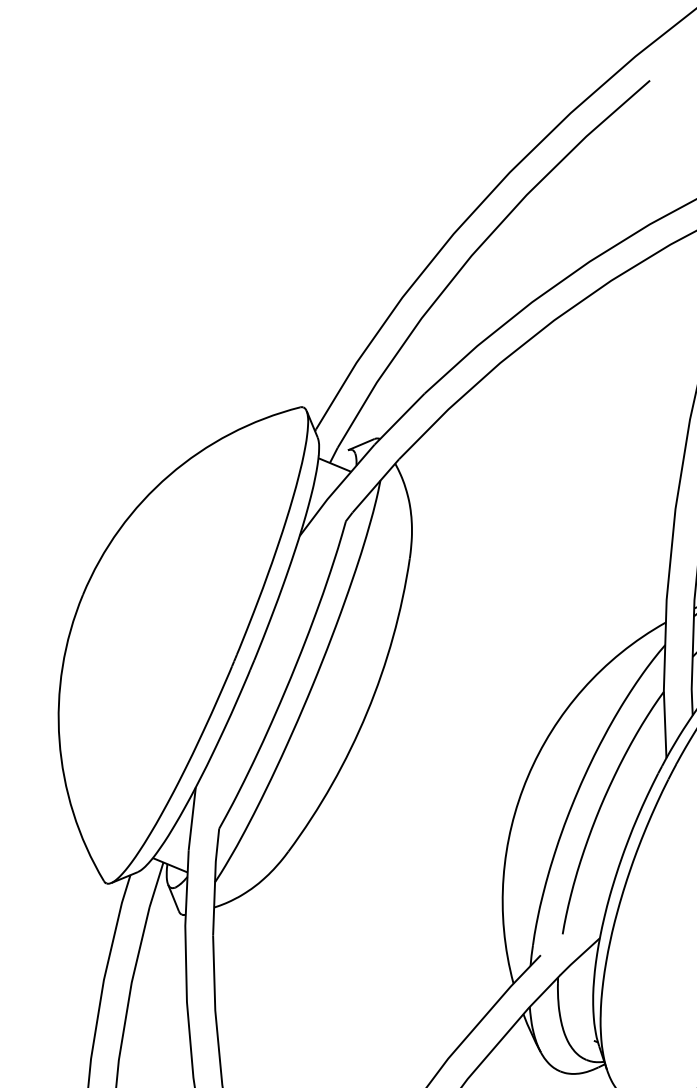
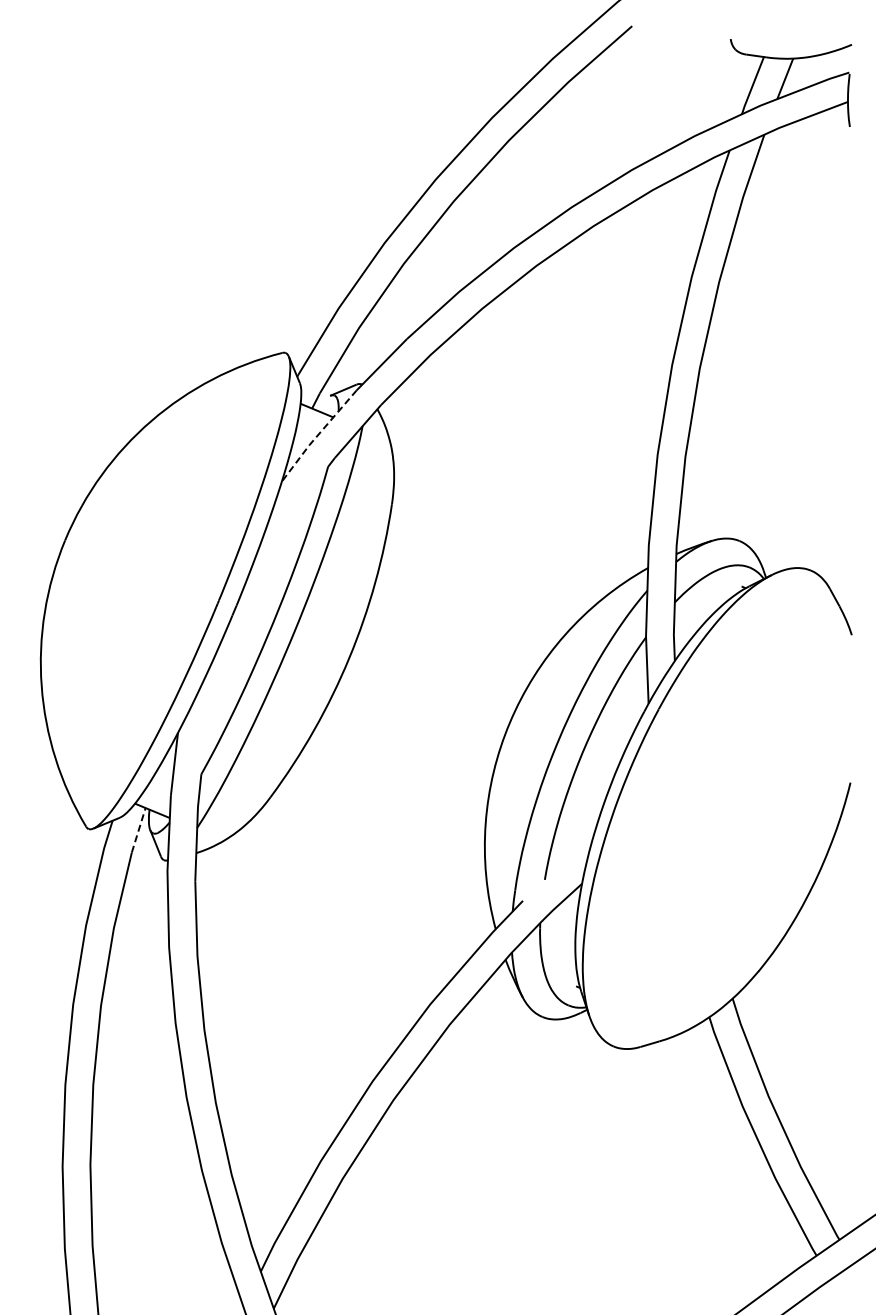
line: (335, 489) -> (317, 435), solid -> dashed
line: (156, 883) -> (138, 829), solid -> dashed

